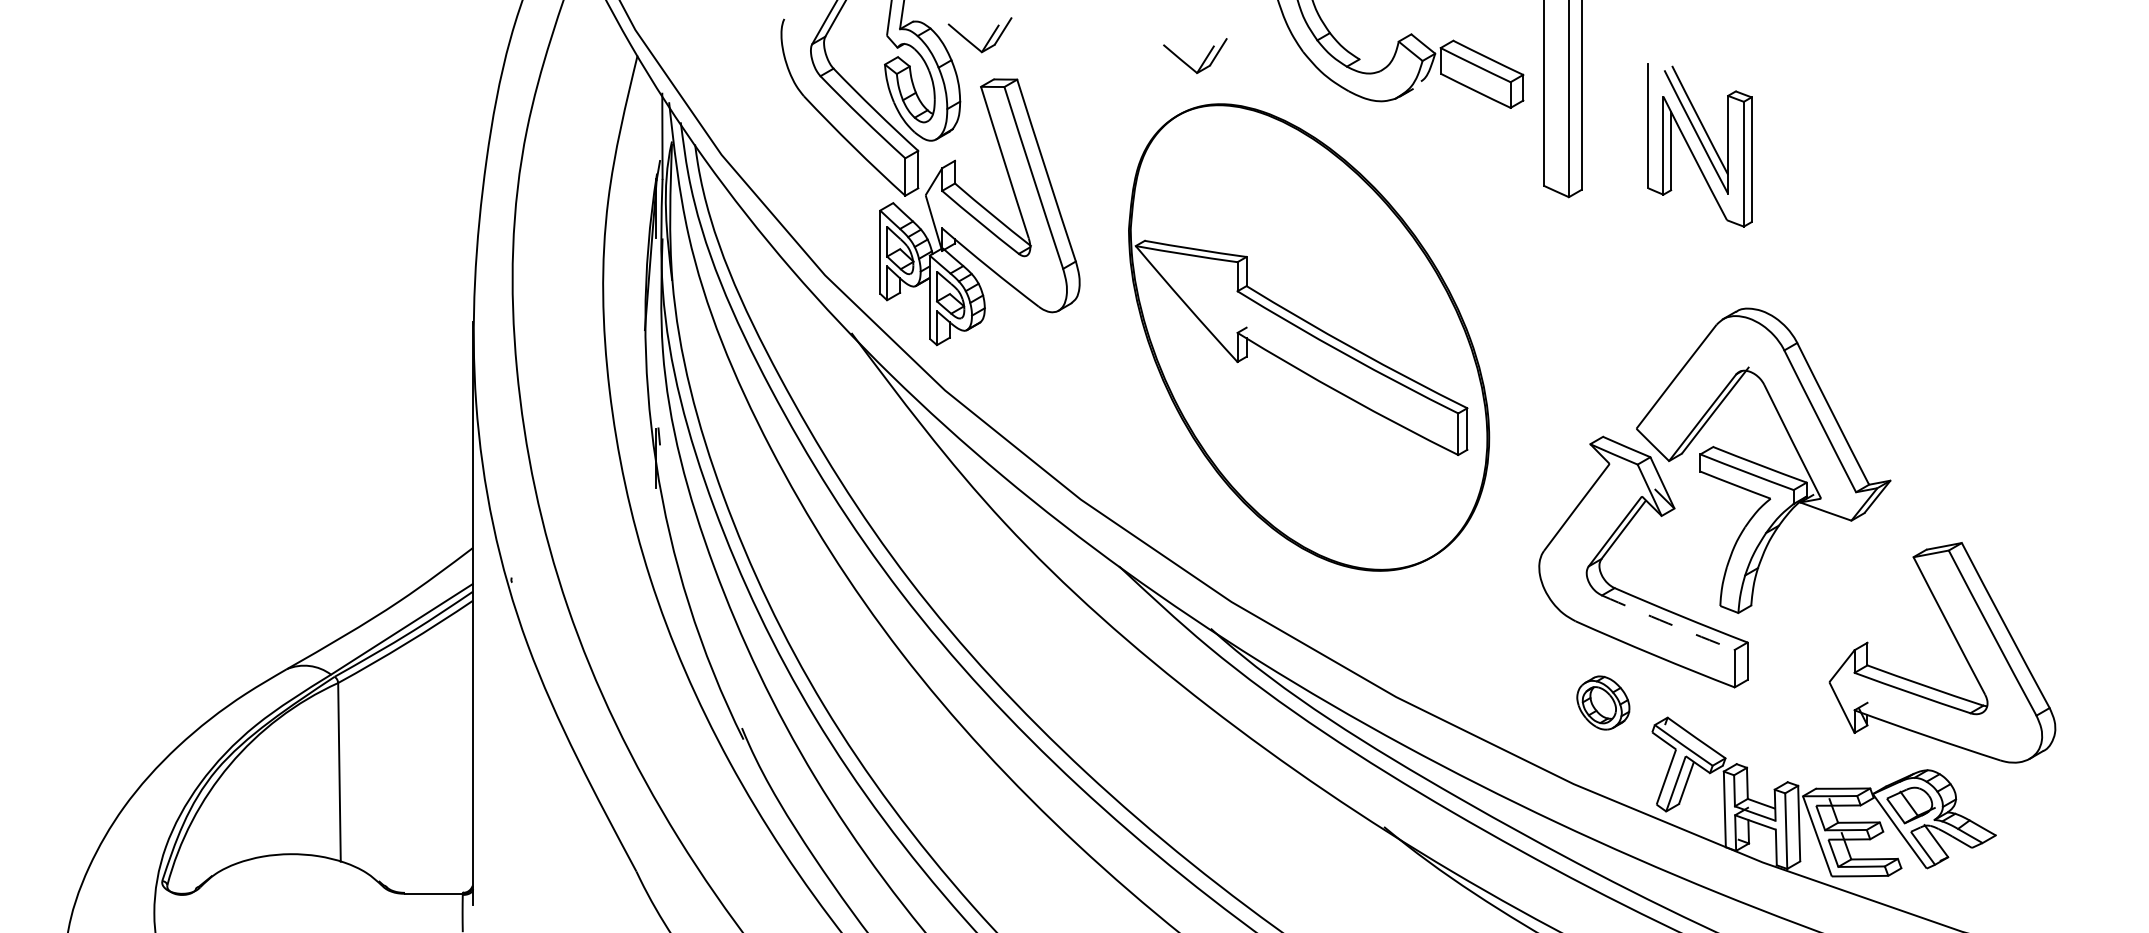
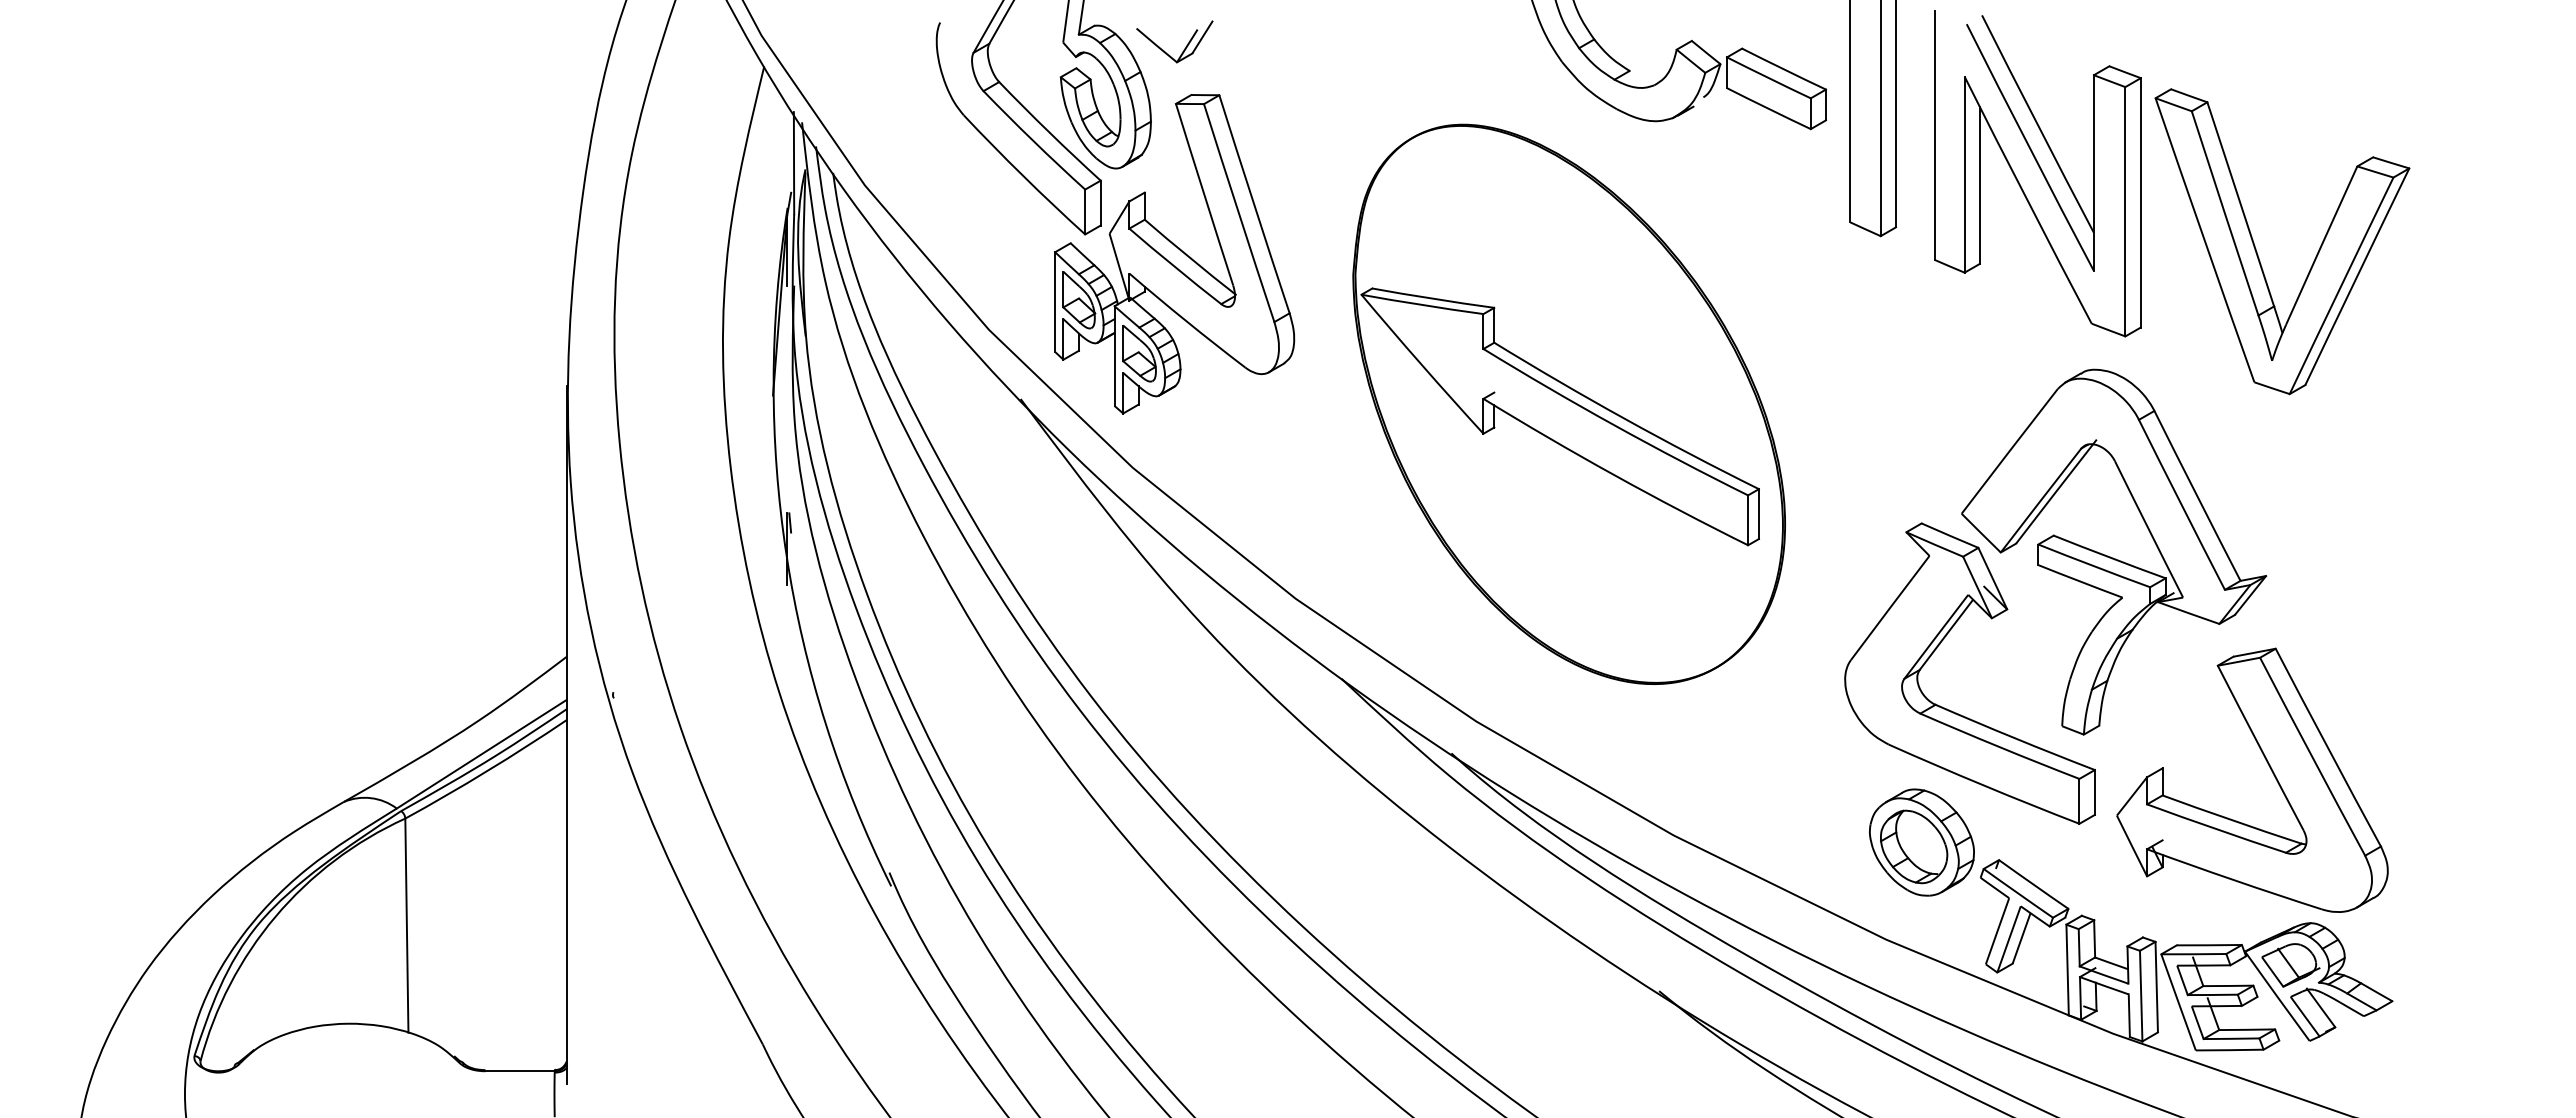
part: (1204, 59) -> (1443, 71), removed
part: (1699, 144) -> (2037, 173), size x1.67
part: (1882, 207) -> (2256, 248), added
arc: (1668, 623) -> (1999, 747), dashed -> solid
part: (1957, 643) -> (2270, 769), moved
part: (1602, 702) -> (1921, 842), size x1.67

